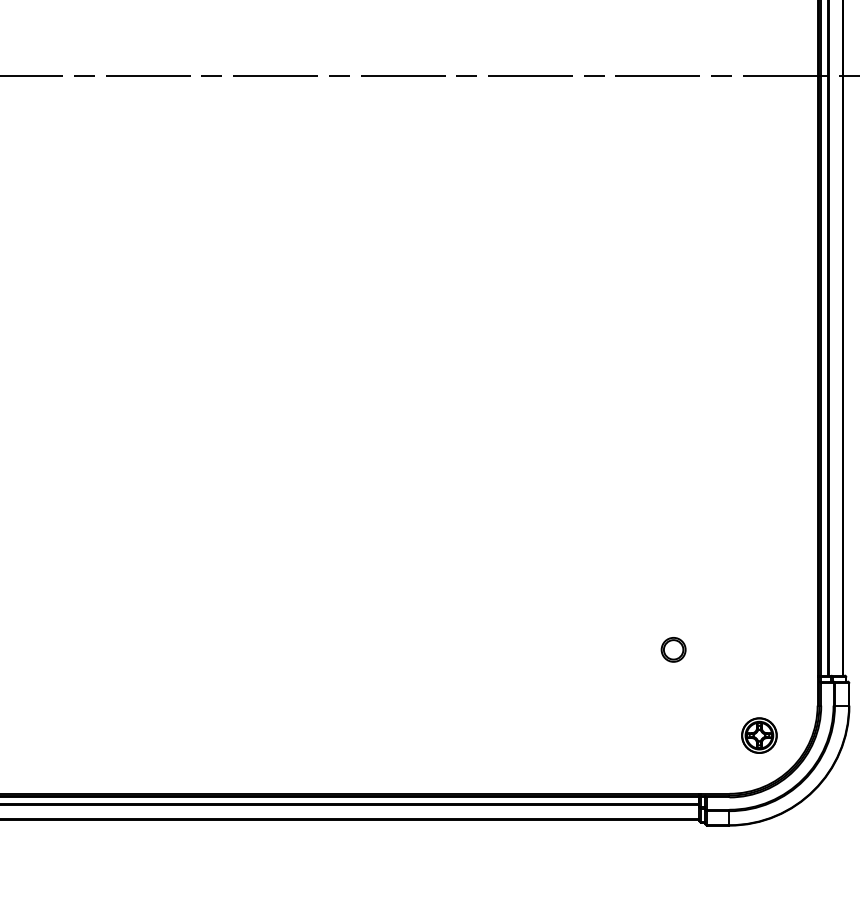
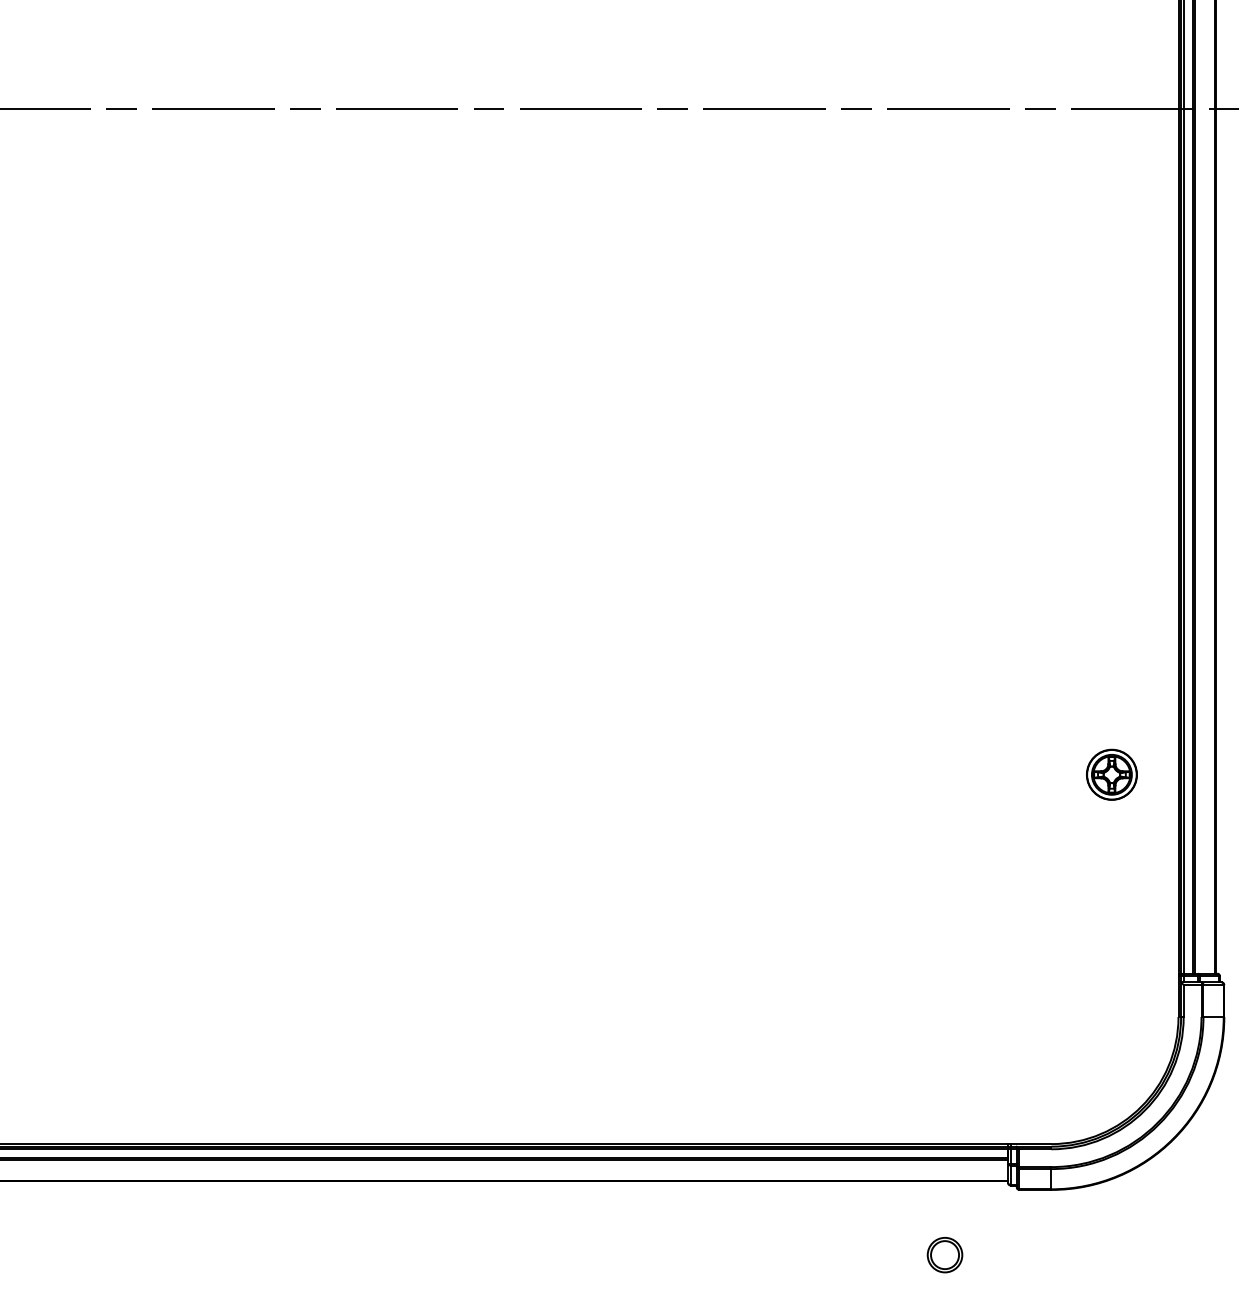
part: (673, 649) -> (944, 1254), moved
part: (759, 735) -> (1112, 774), moved

